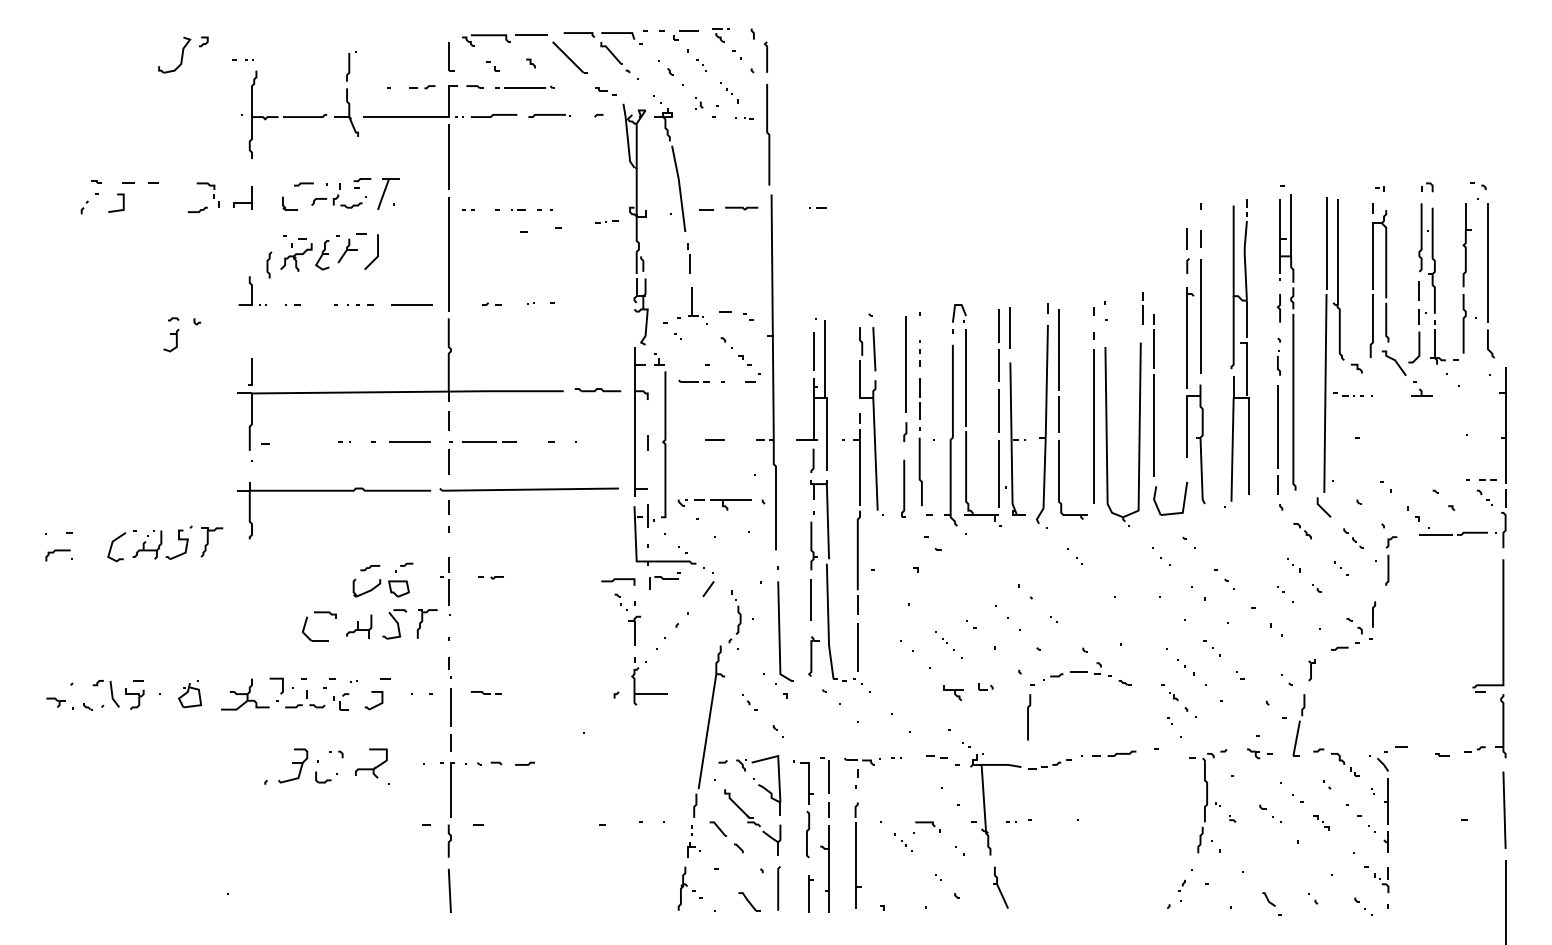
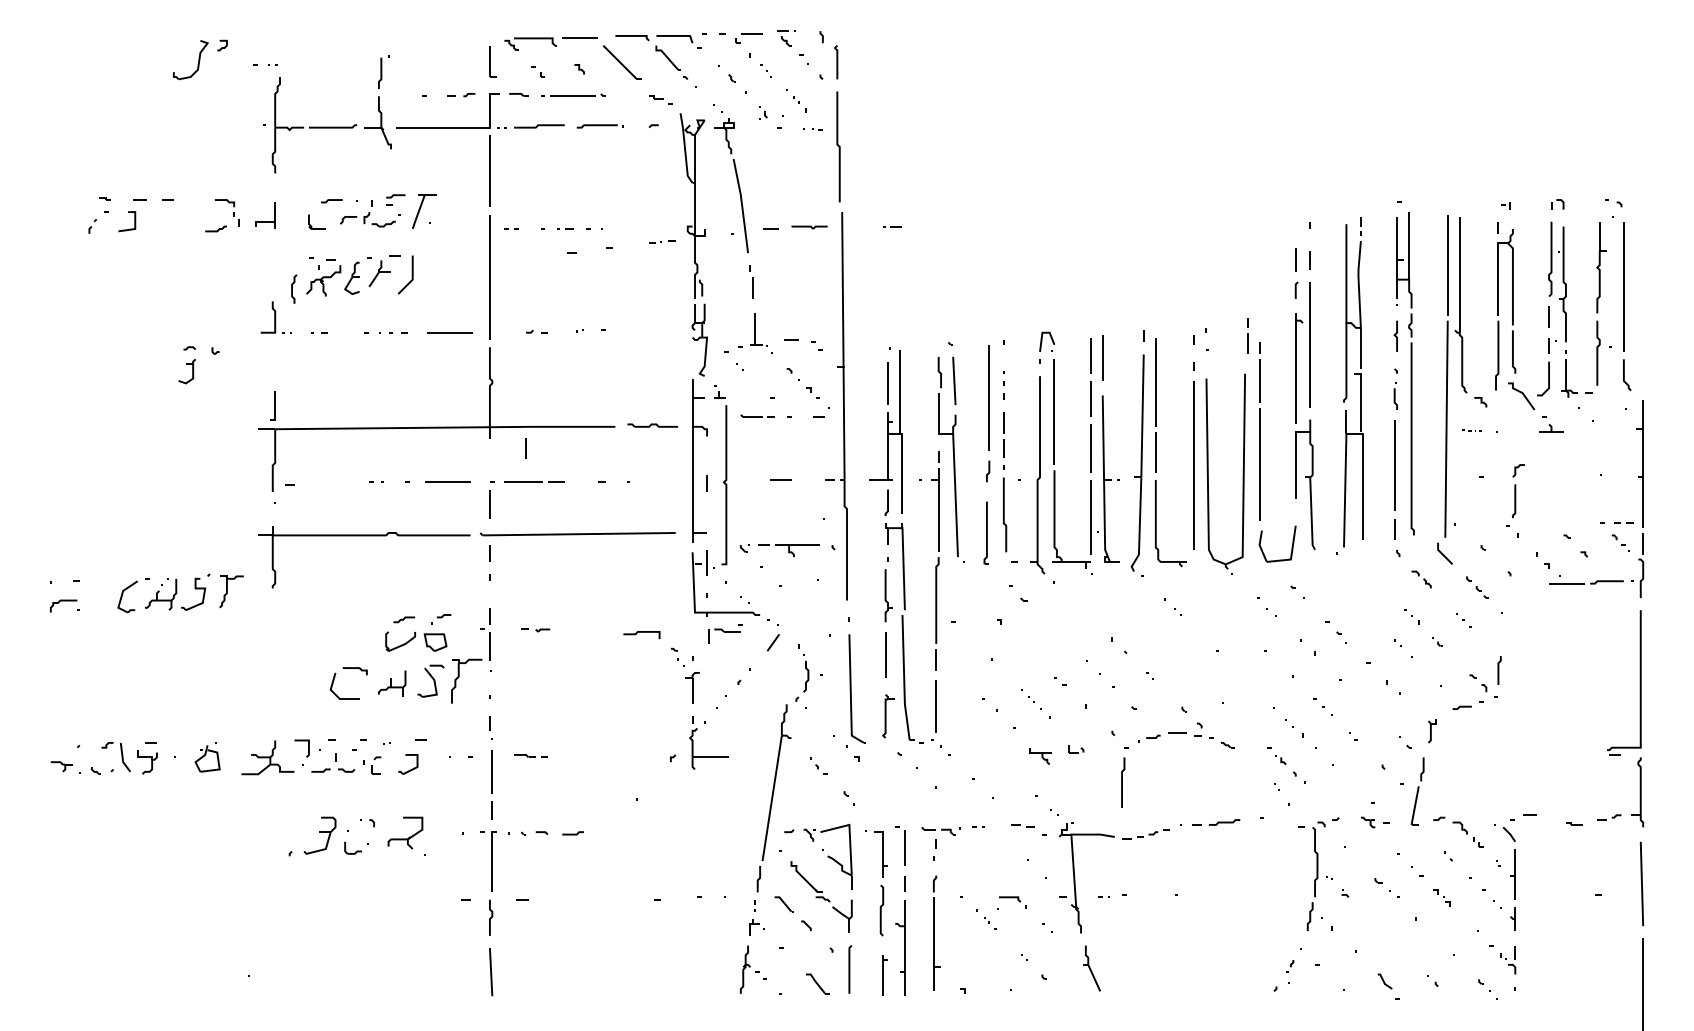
part: (1348, 394) -> (1471, 430), size x0.6
line: (448, 421) -> (525, 448), moved
part: (1391, 561) -> (1518, 491), moved
line: (617, 579) -> (641, 632), moved
part: (427, 623) -> (466, 680), size x1.4

